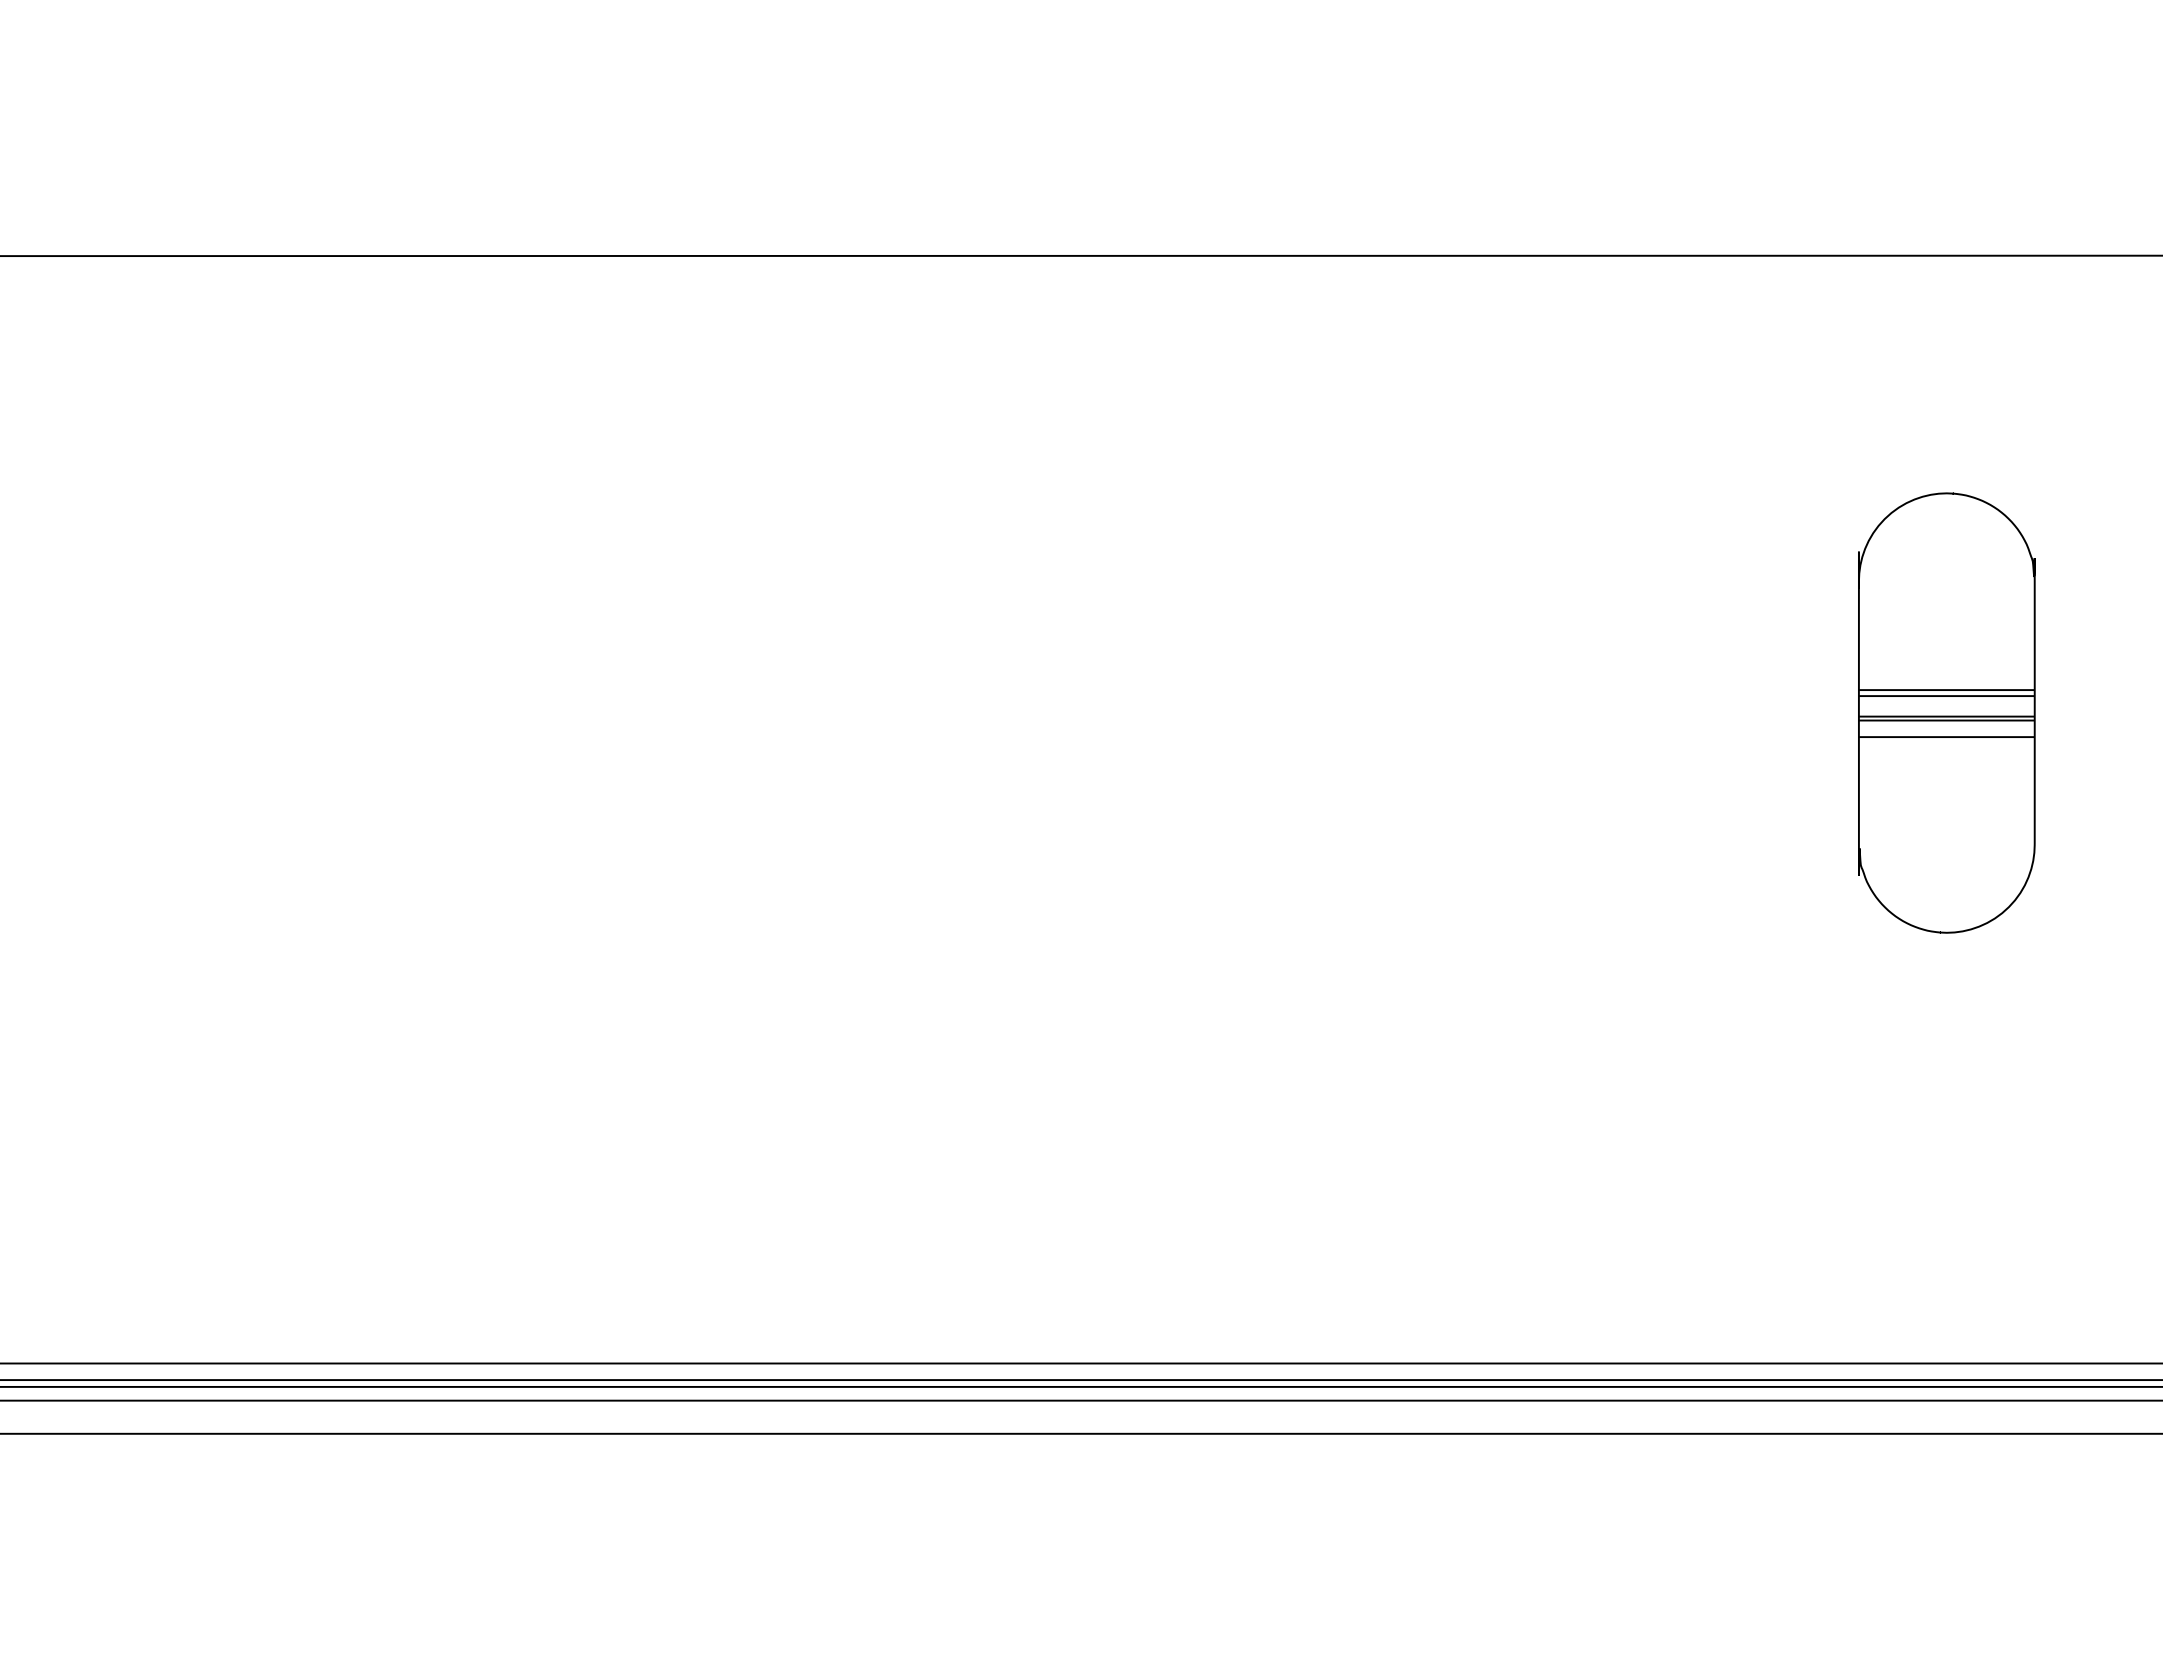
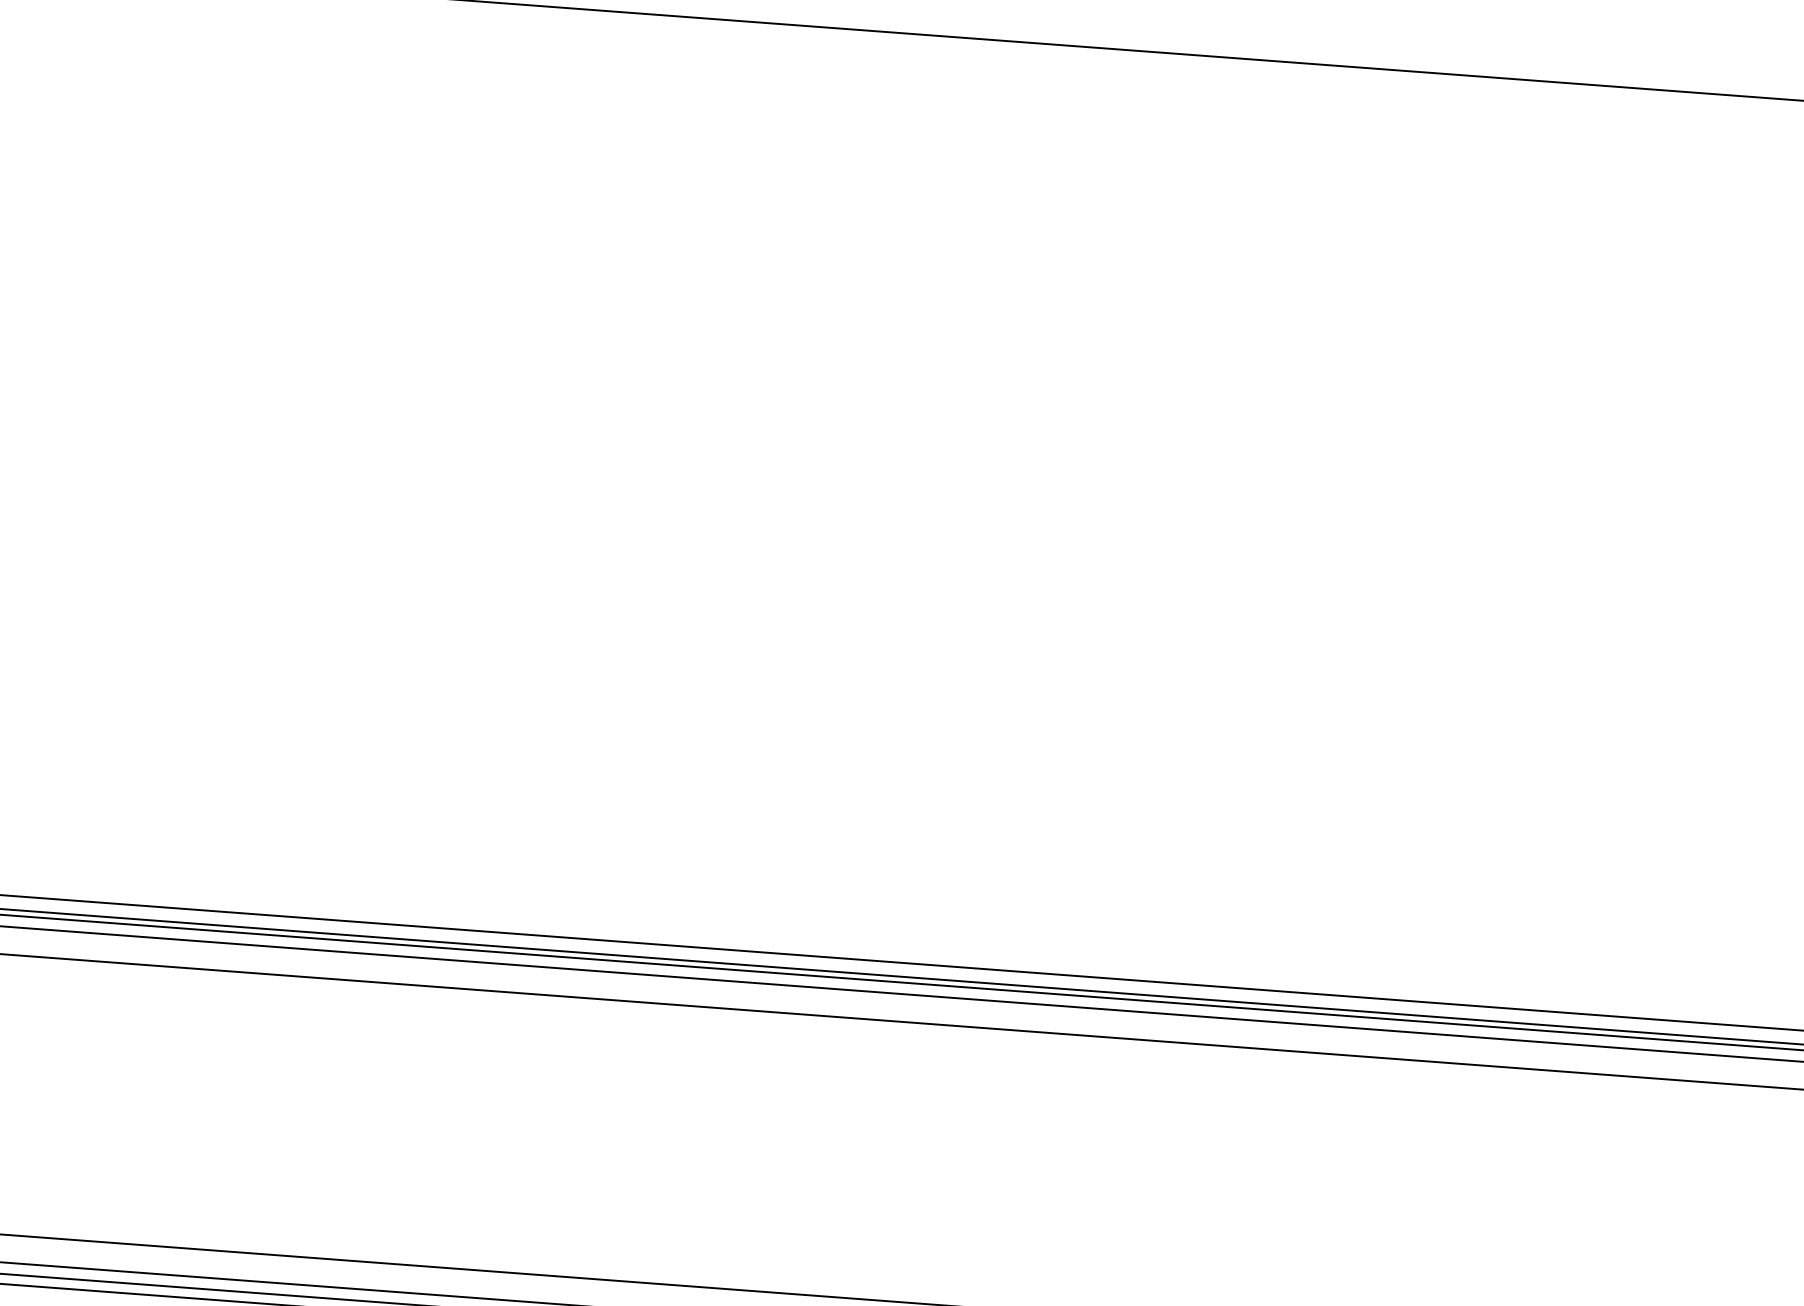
part: (1946, 712) -> (1607, 469), removed

